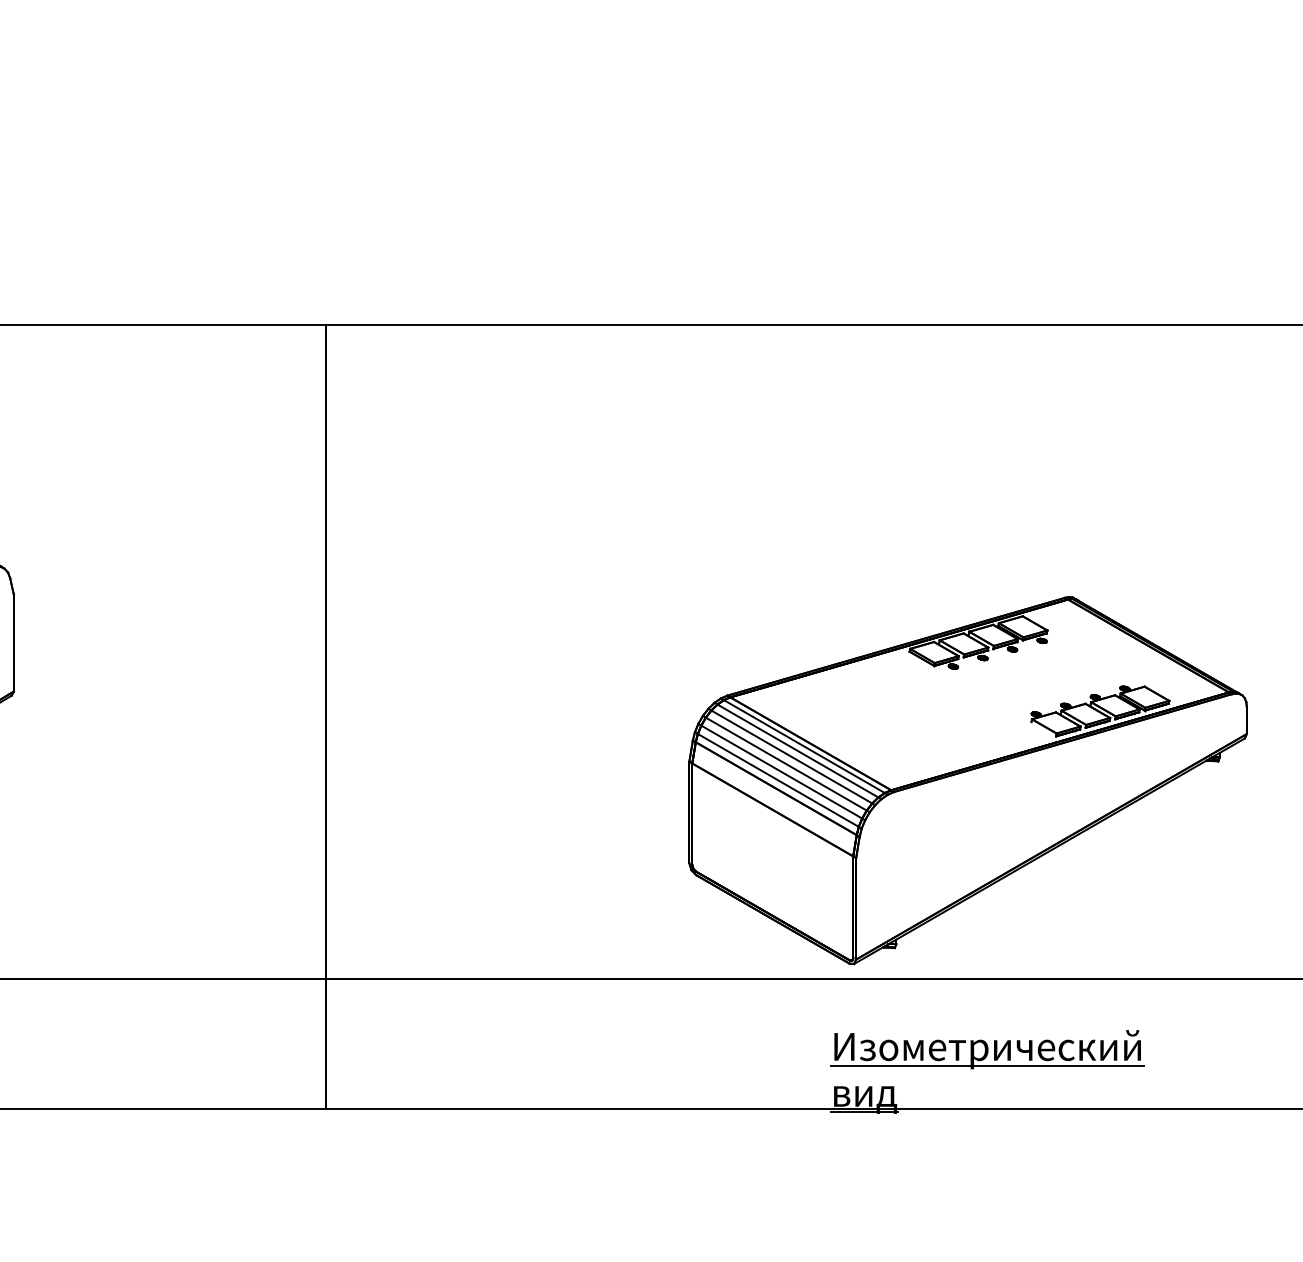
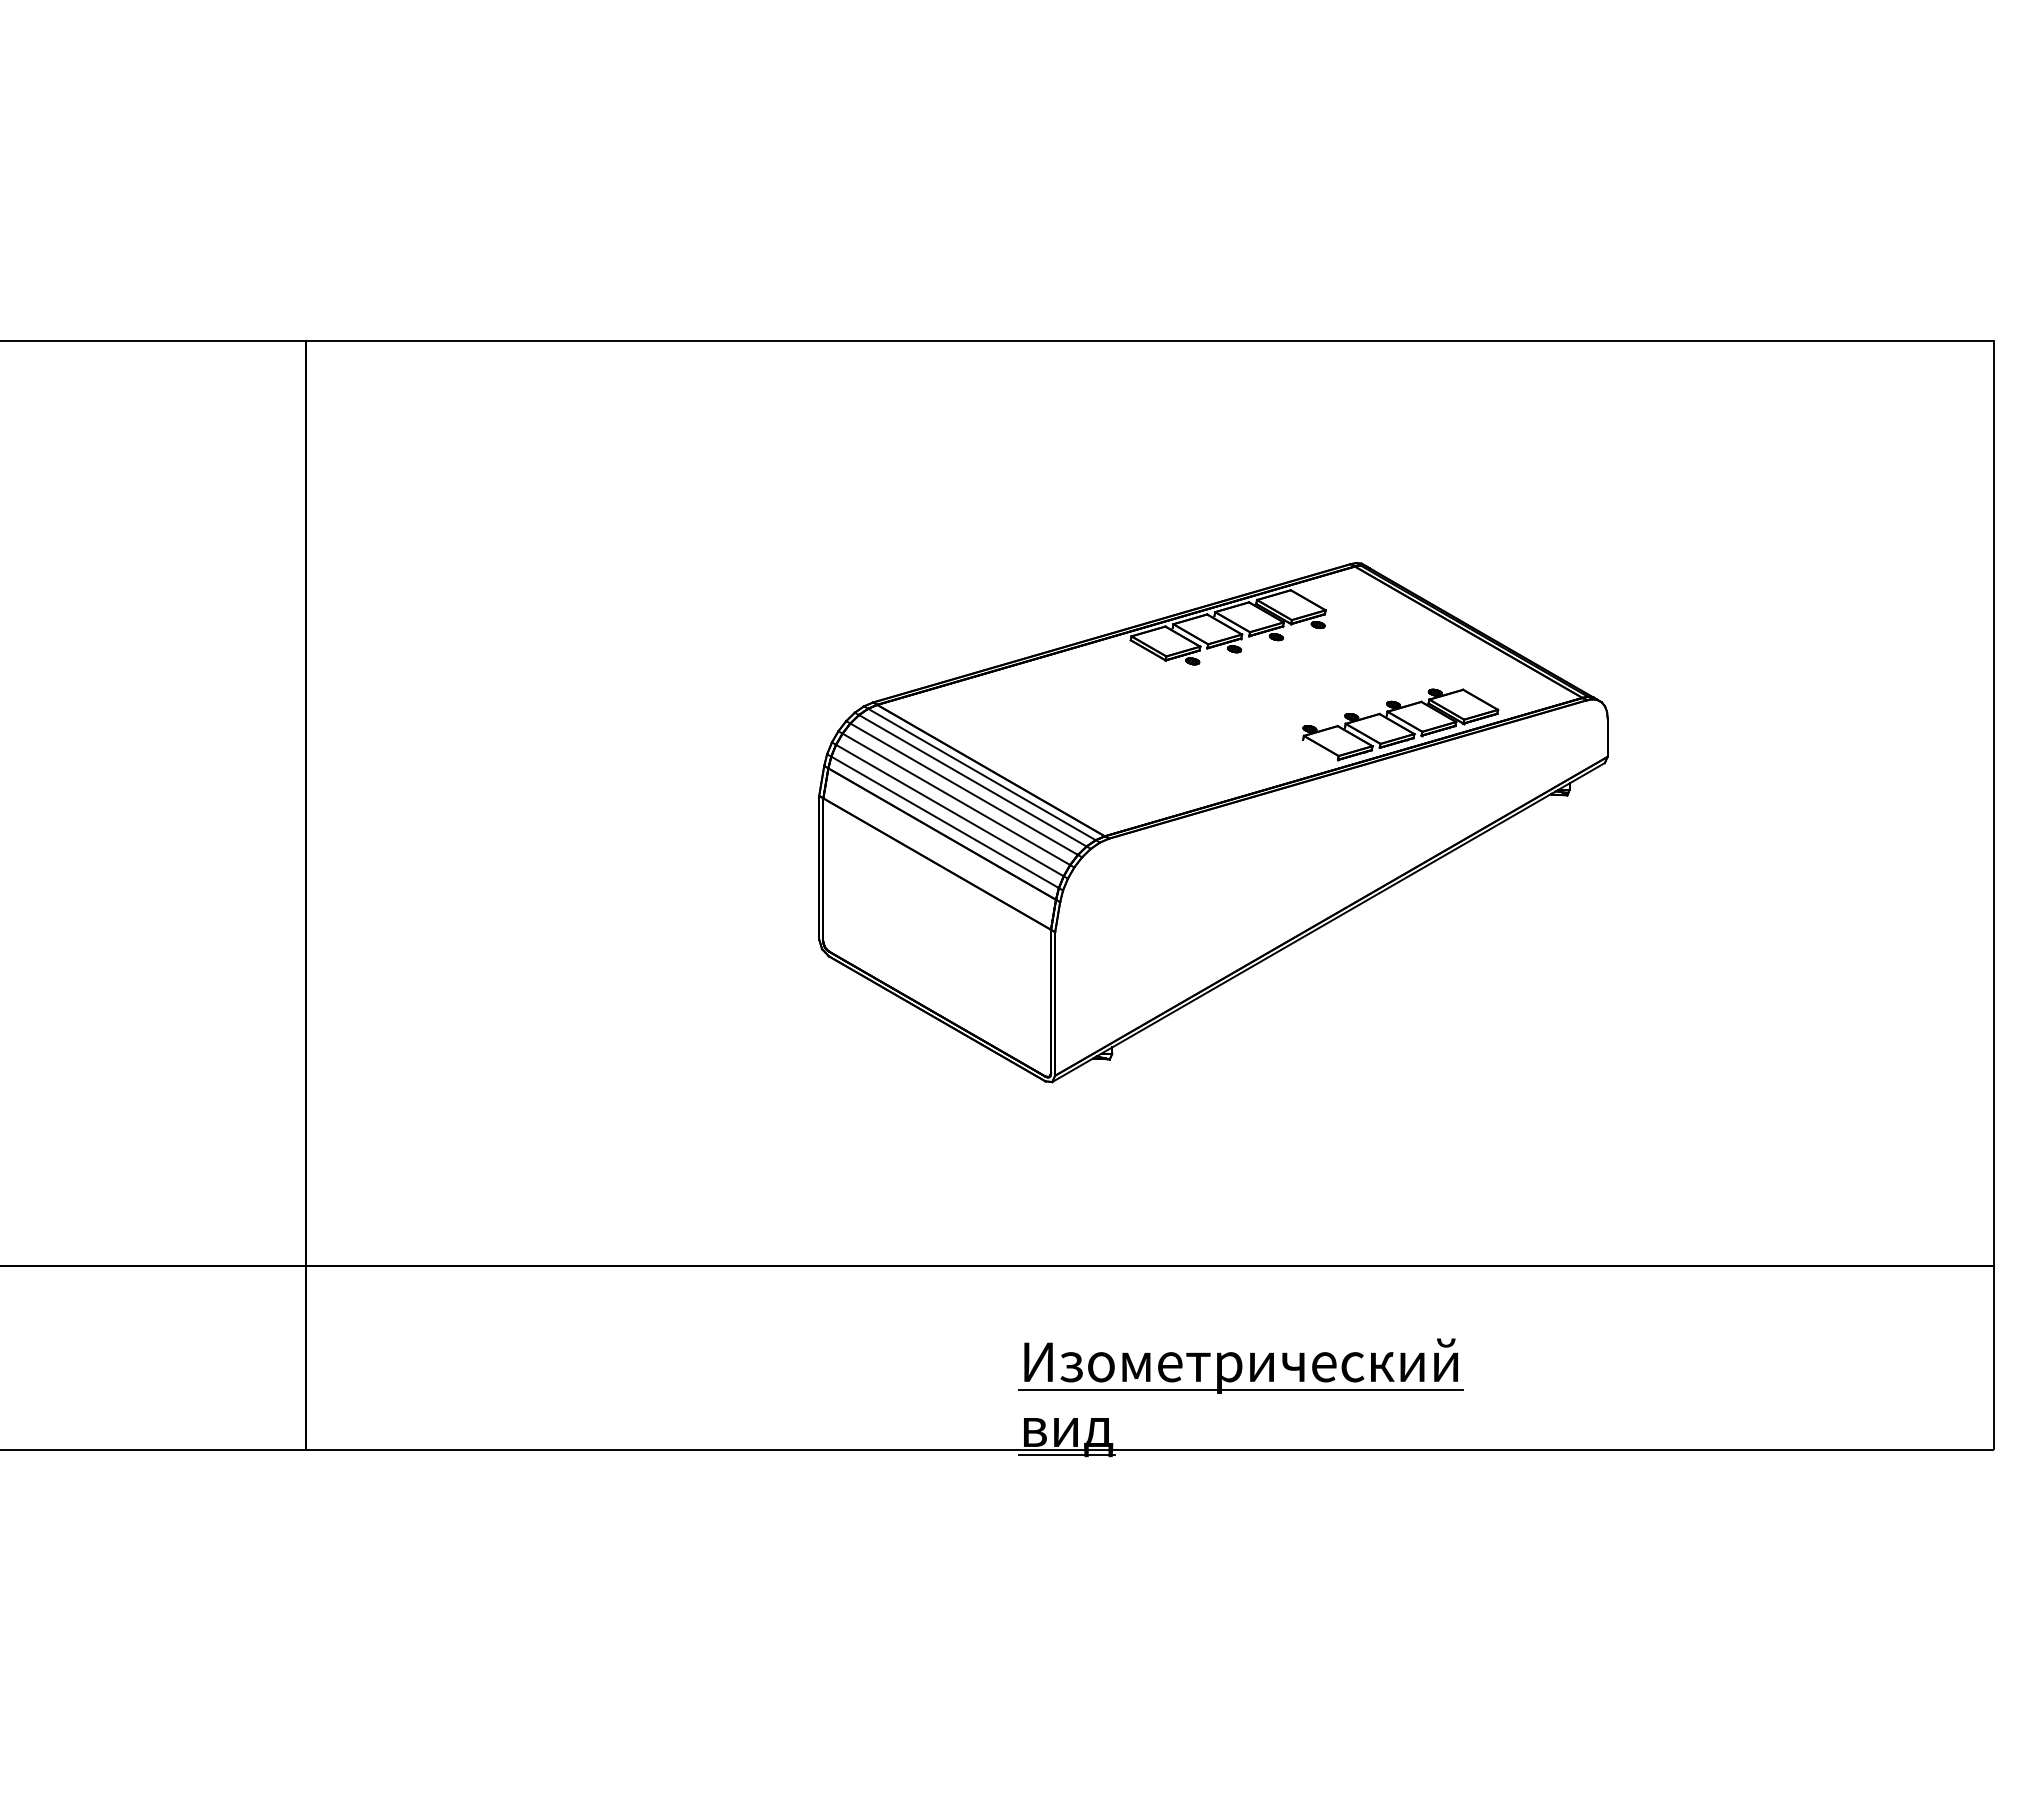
part: (968, 780) -> (1213, 822), moved

